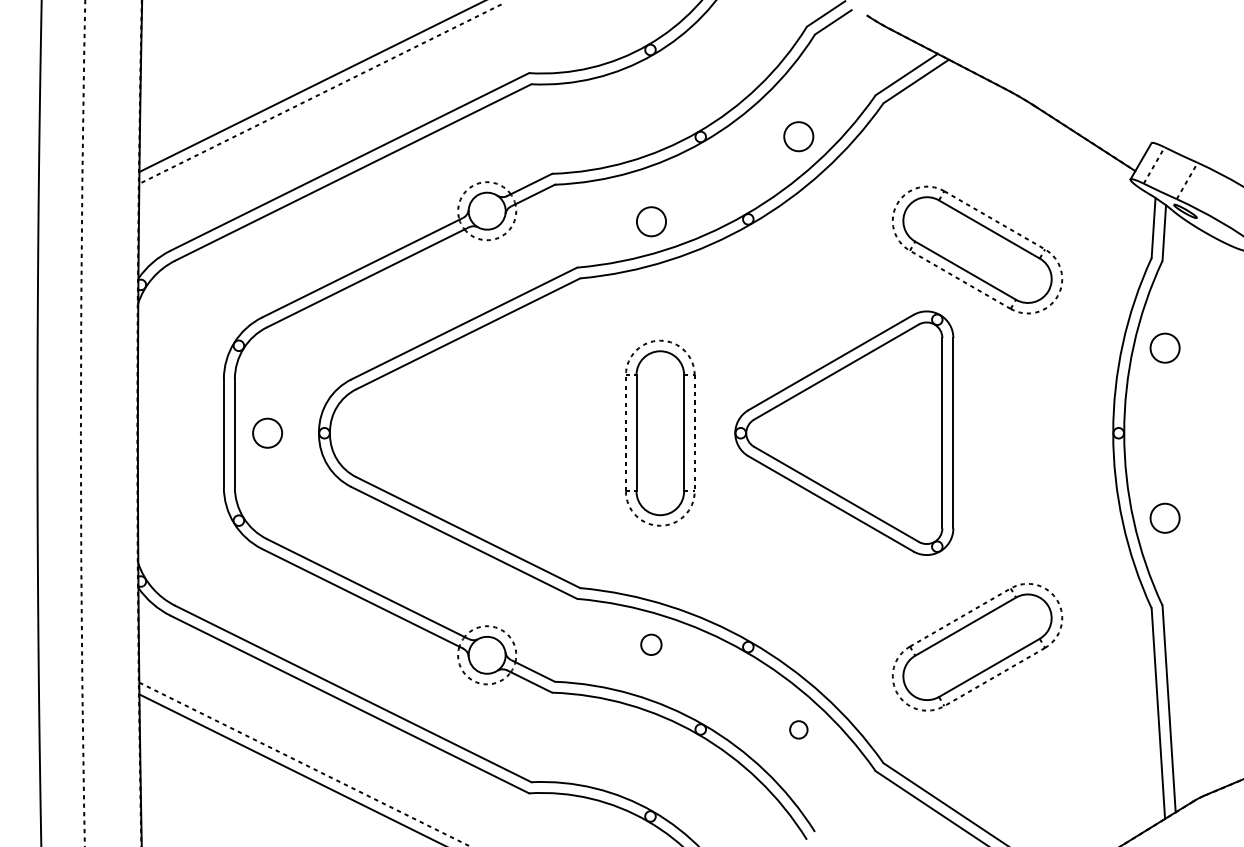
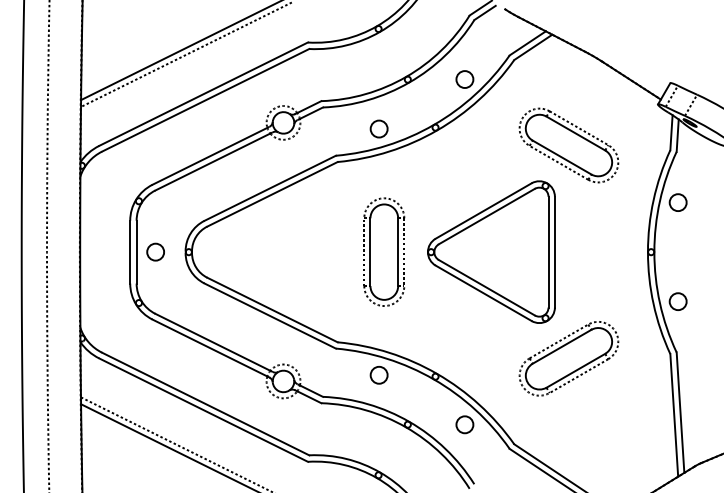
circle: (650, 645) -> (378, 375), size x1.43
part: (976, 646) -> (568, 358), moved
circle: (798, 729) -> (464, 424), size x1.67

